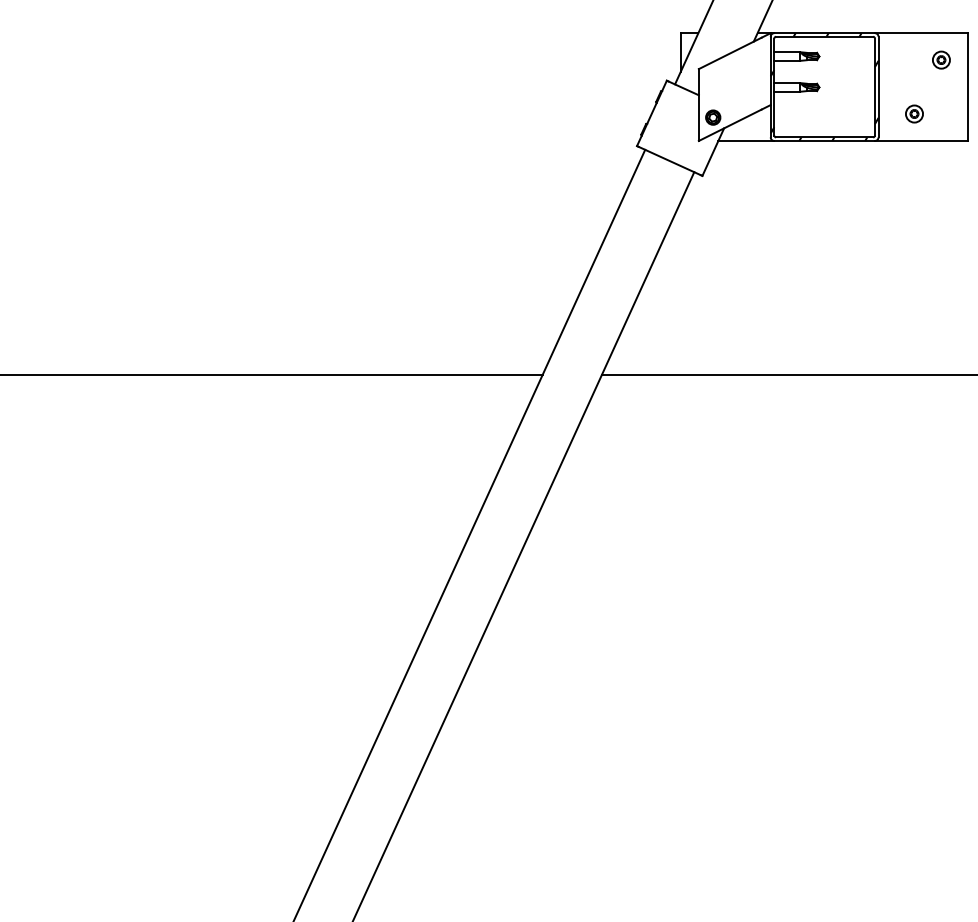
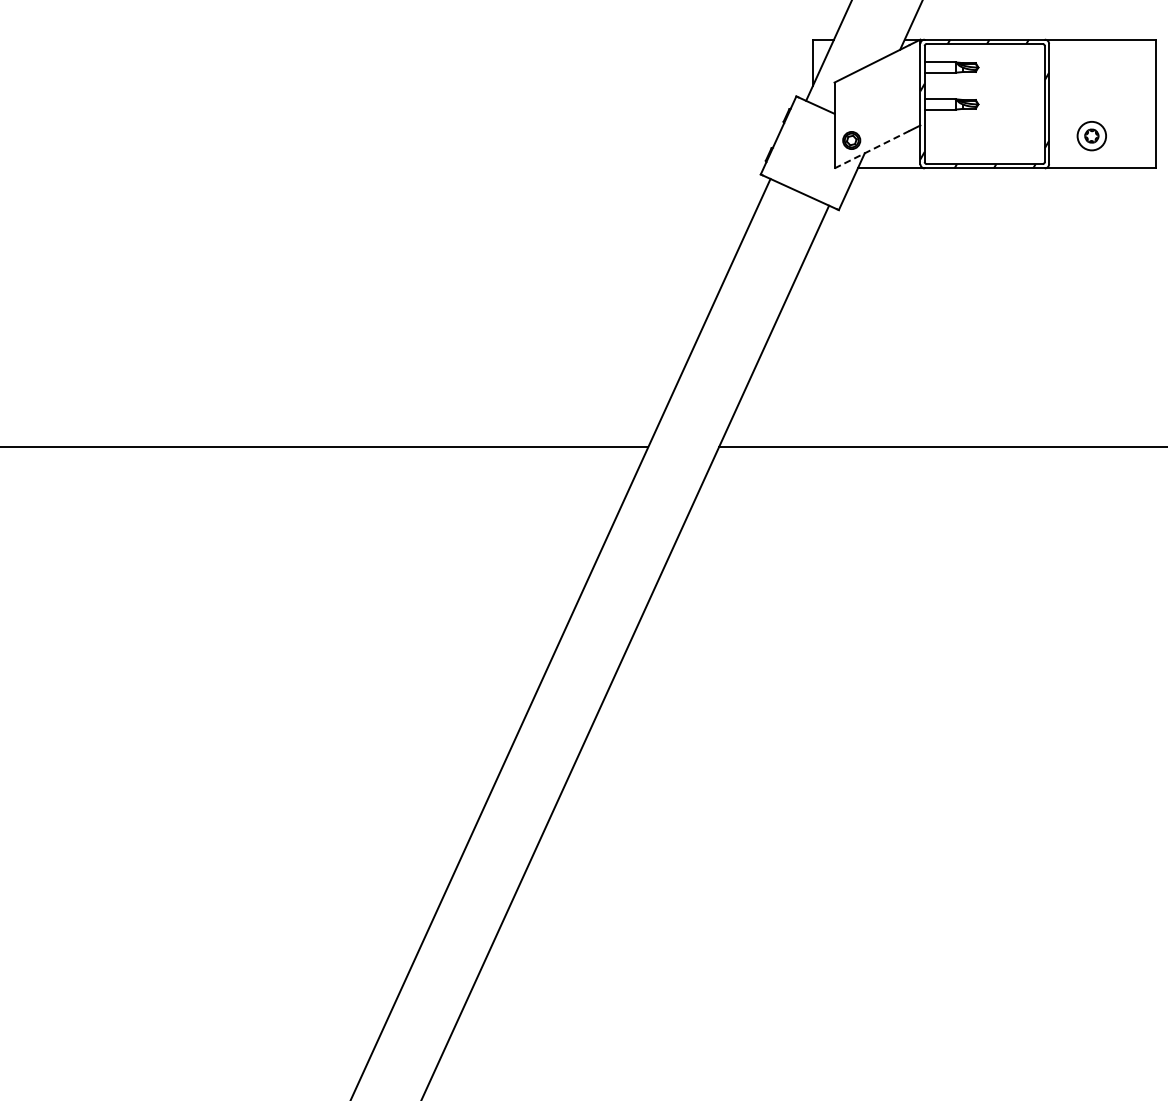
part: (941, 59) -> (1124, 71), removed
part: (914, 114) -> (1092, 136), size x1.4
line: (730, 125) -> (872, 149), solid -> dashed

